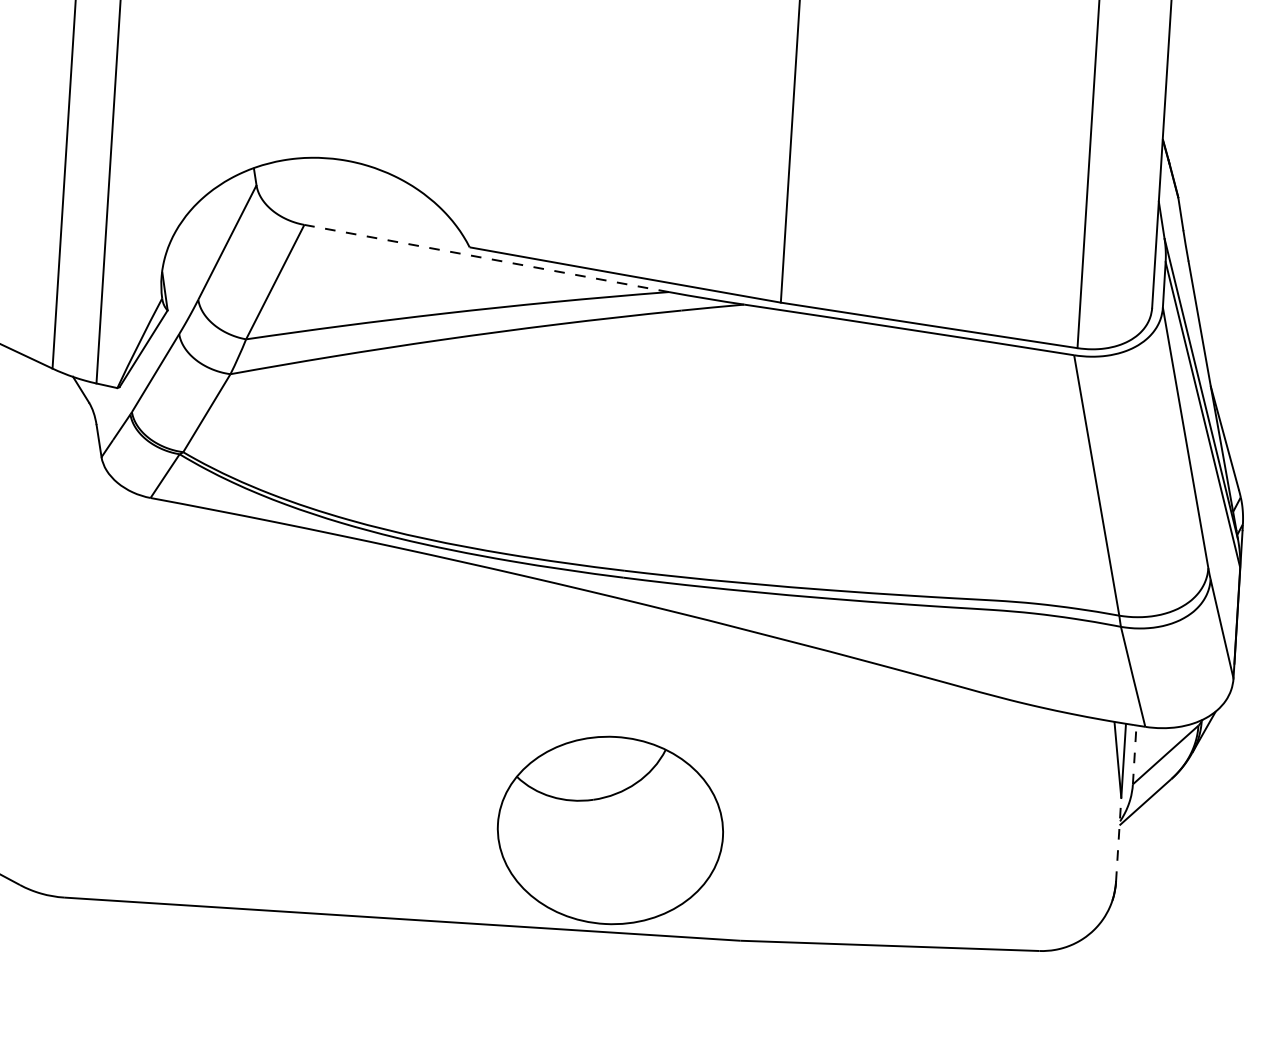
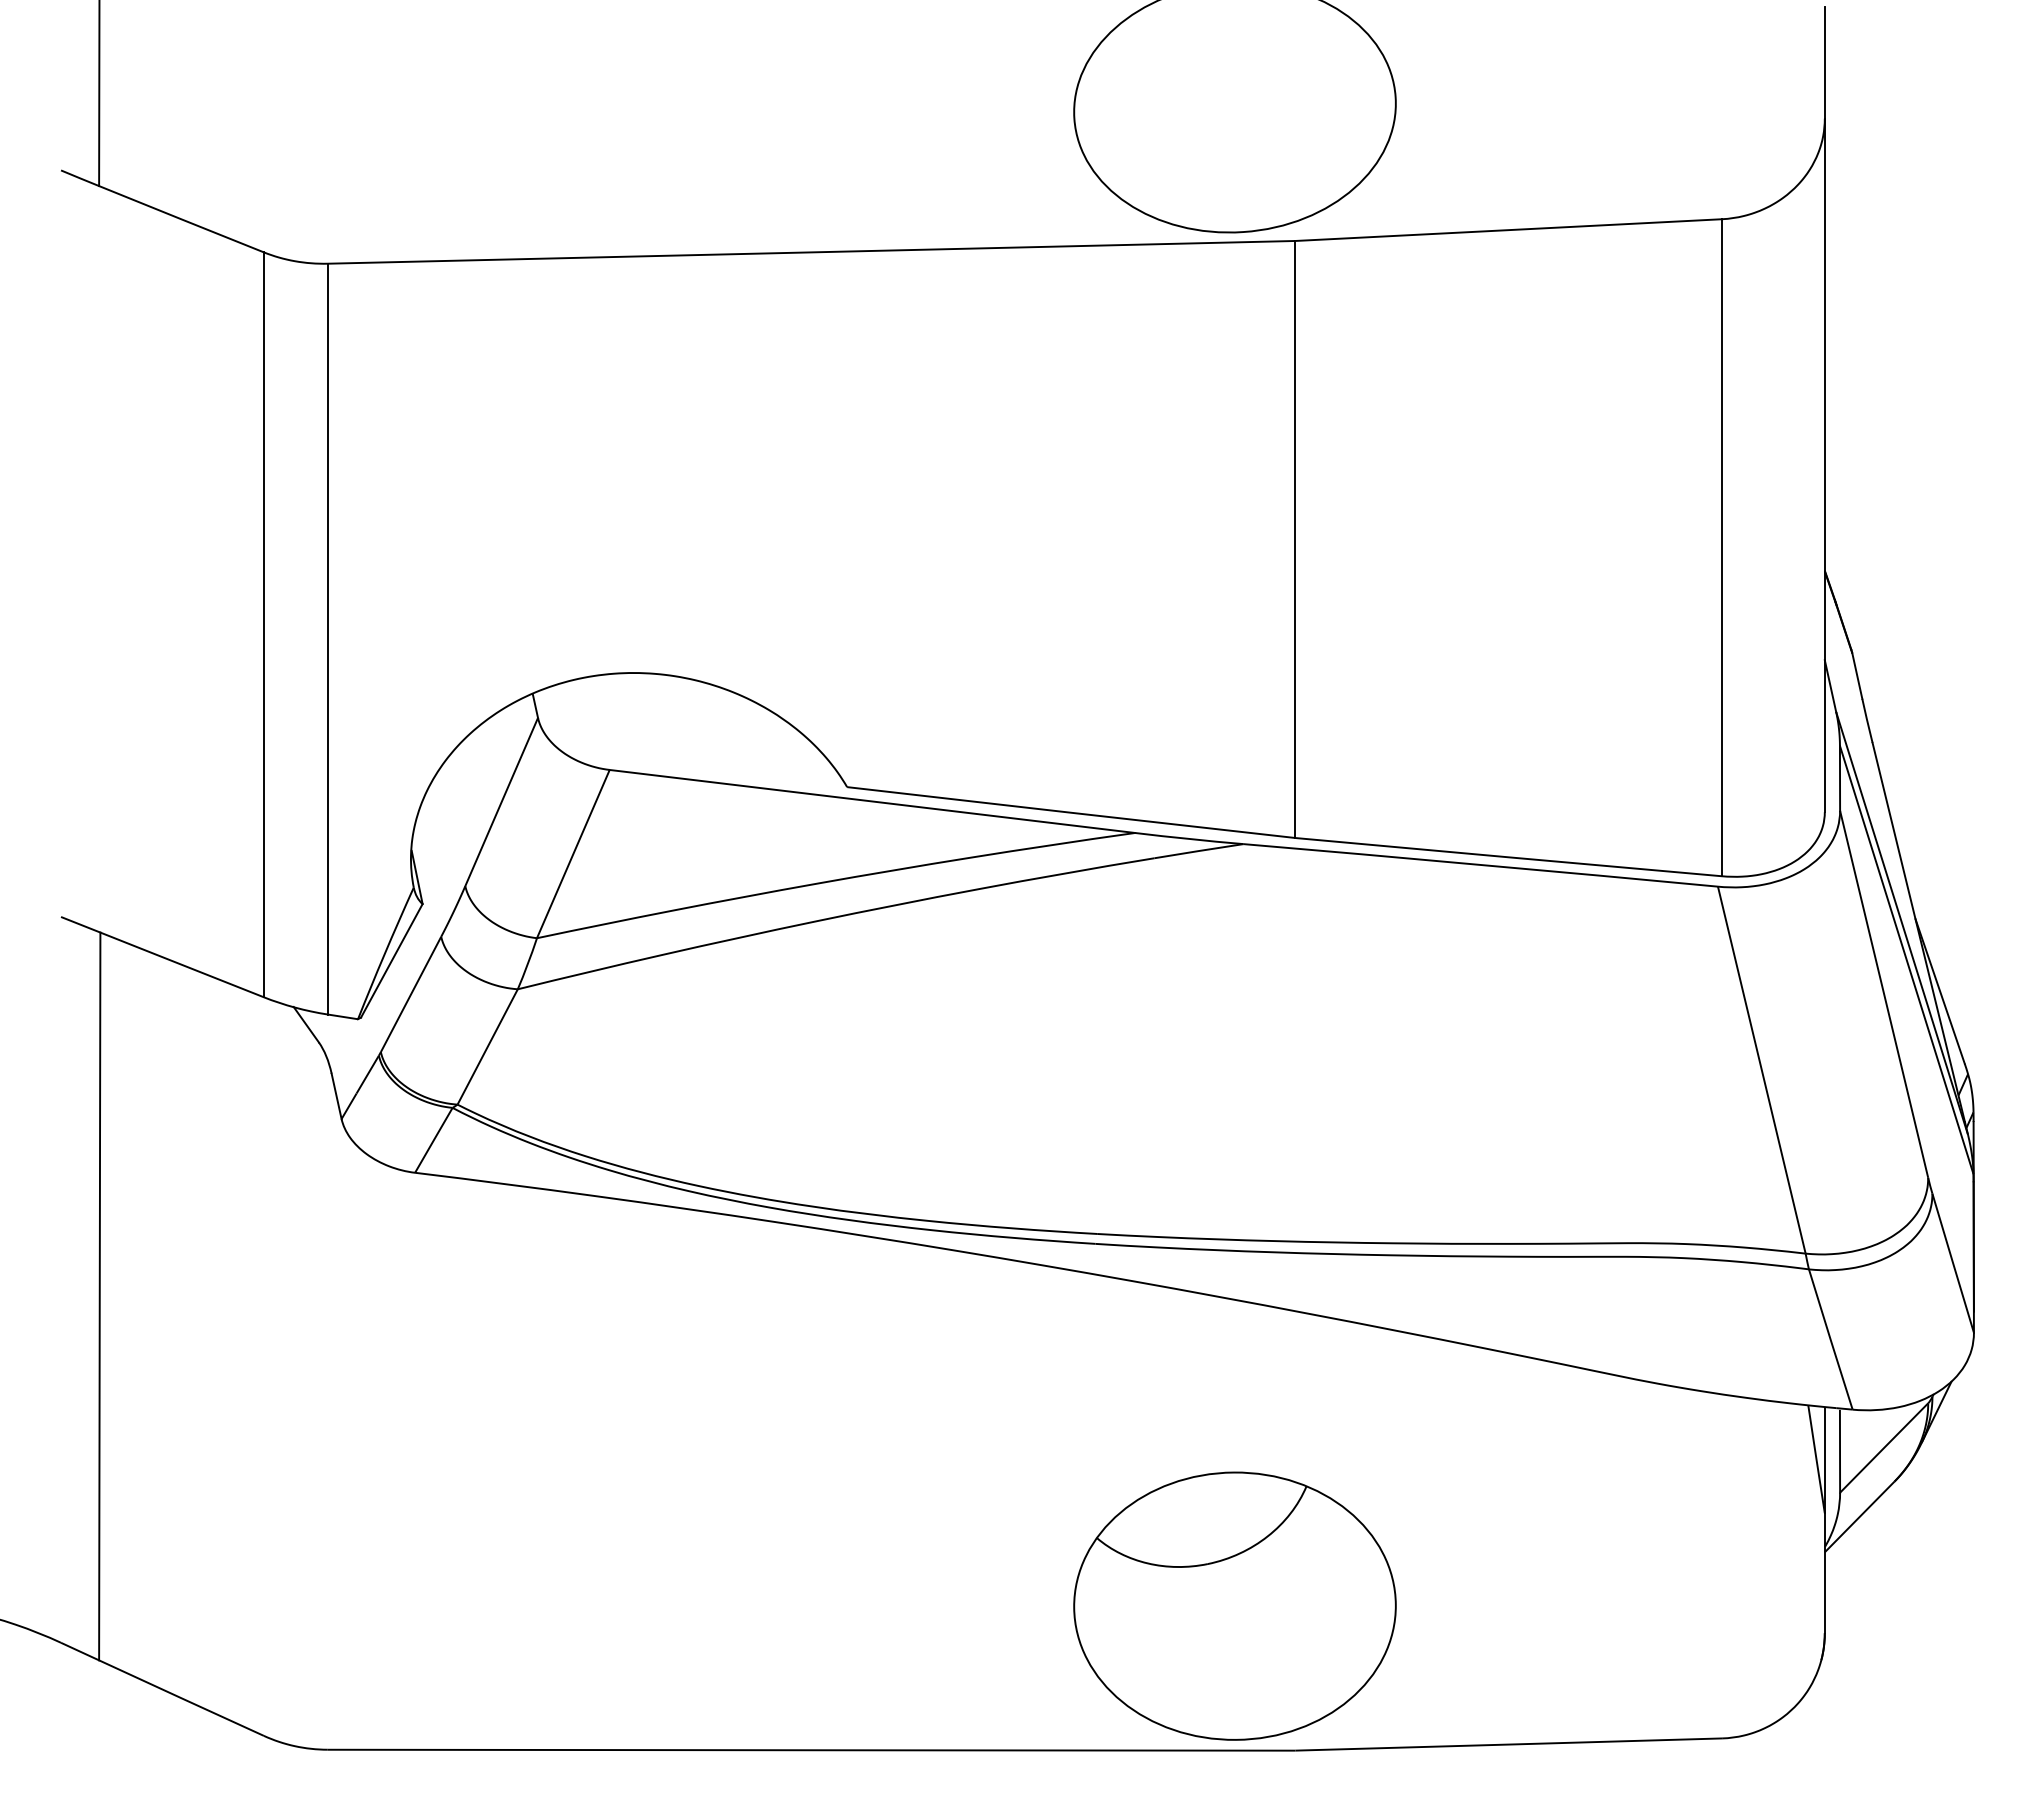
line: (486, 258) -> (872, 801), dashed -> solid
line: (1134, 755) -> (1840, 1451), dashed -> solid
part: (610, 829) -> (1234, 1605), moved
line: (1118, 840) -> (1824, 1573), dashed -> solid

